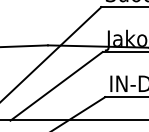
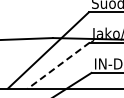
line: (56, 86) -> (58, 65), solid -> dashed

